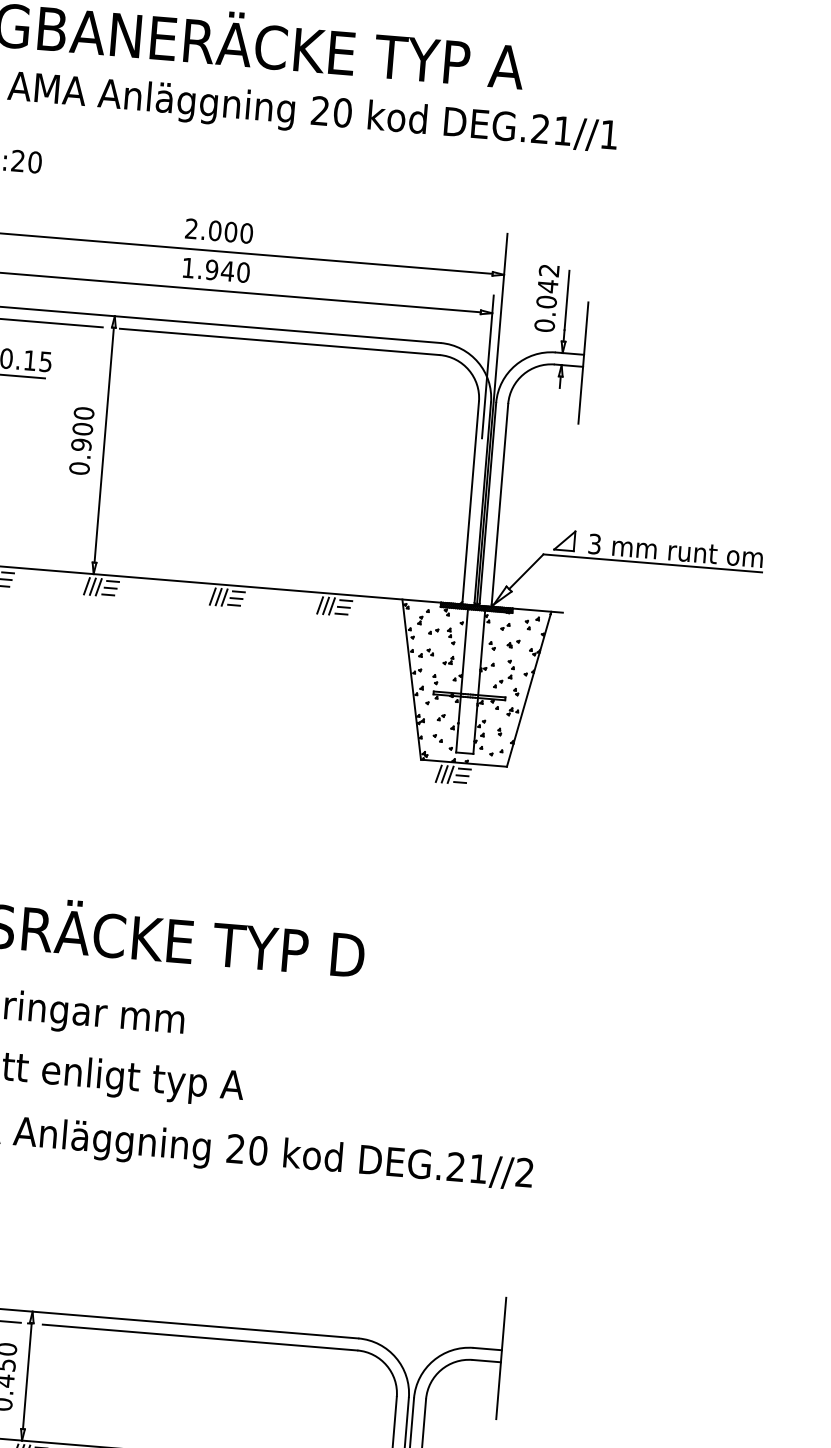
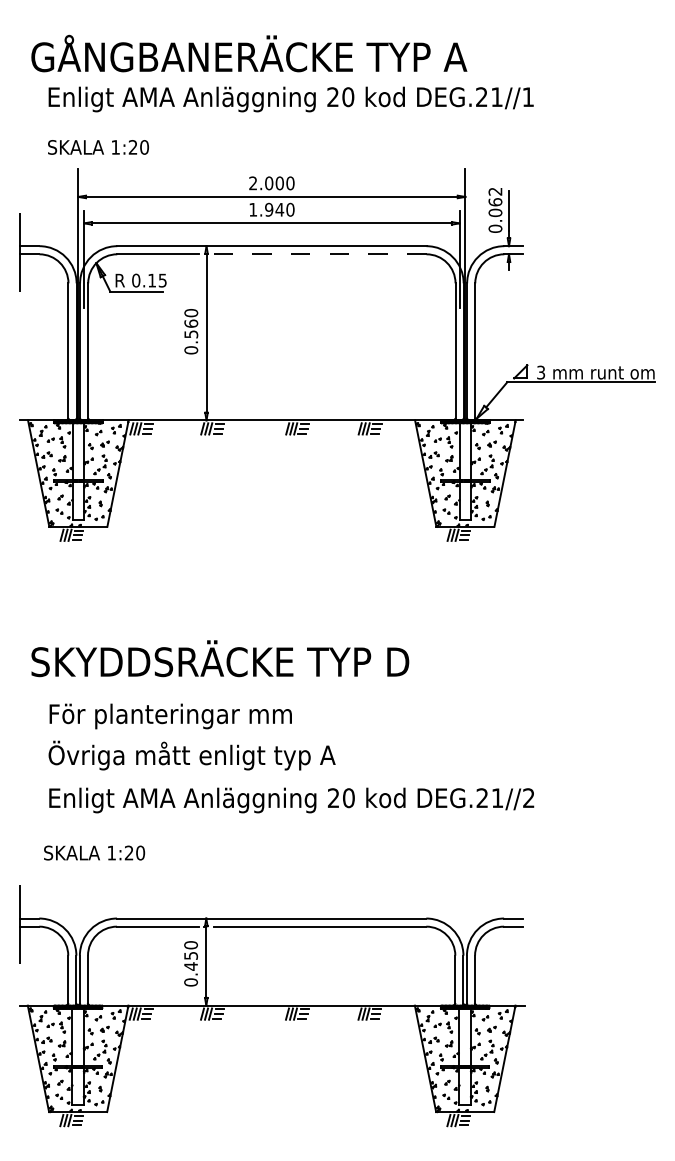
text: (548, 285) -> (495, 201), 0.042 -> 0.062
line: (279, 342) -> (318, 254), solid -> dashed
line: (583, 362) -> (523, 251), removed
text: (81, 436) -> (190, 328), 0.900 -> 0.560
line: (501, 1357) -> (523, 923), removed

